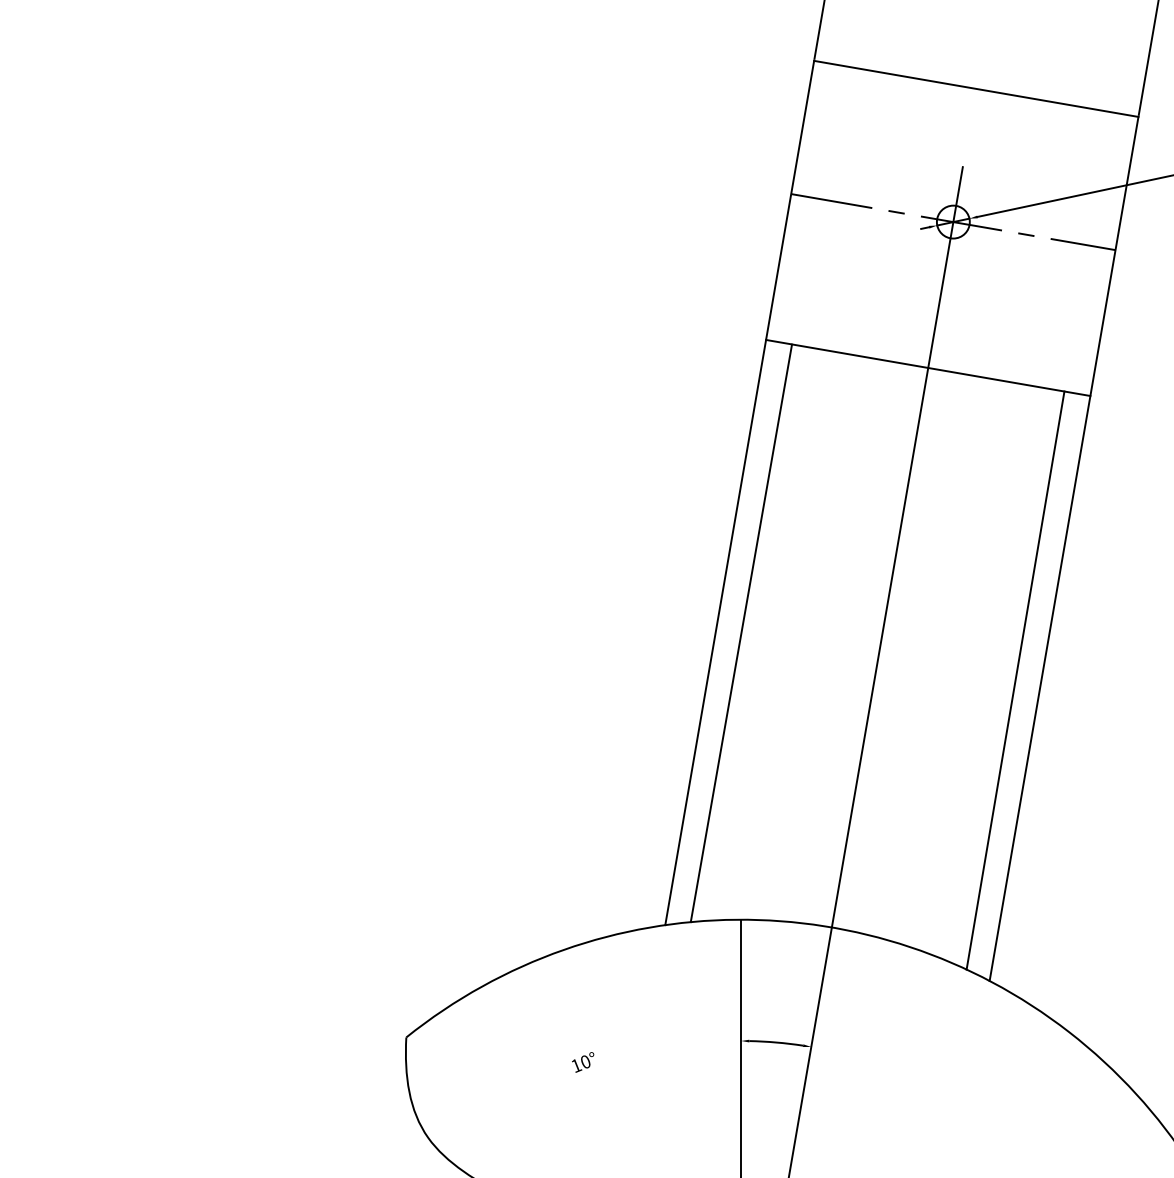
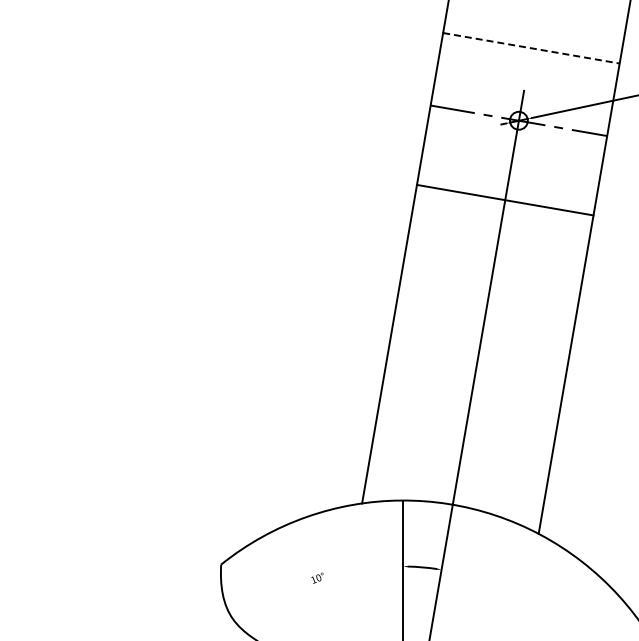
line: (976, 89) -> (531, 48), solid -> dashed
line: (741, 633) -> (403, 344), removed
line: (1015, 680) -> (552, 370), removed

